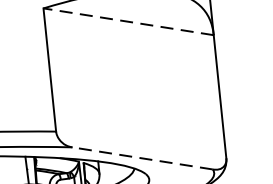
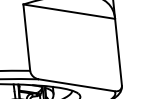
line: (127, 21) -> (68, 11), dashed -> solid
line: (142, 158) -> (76, 85), dashed -> solid

